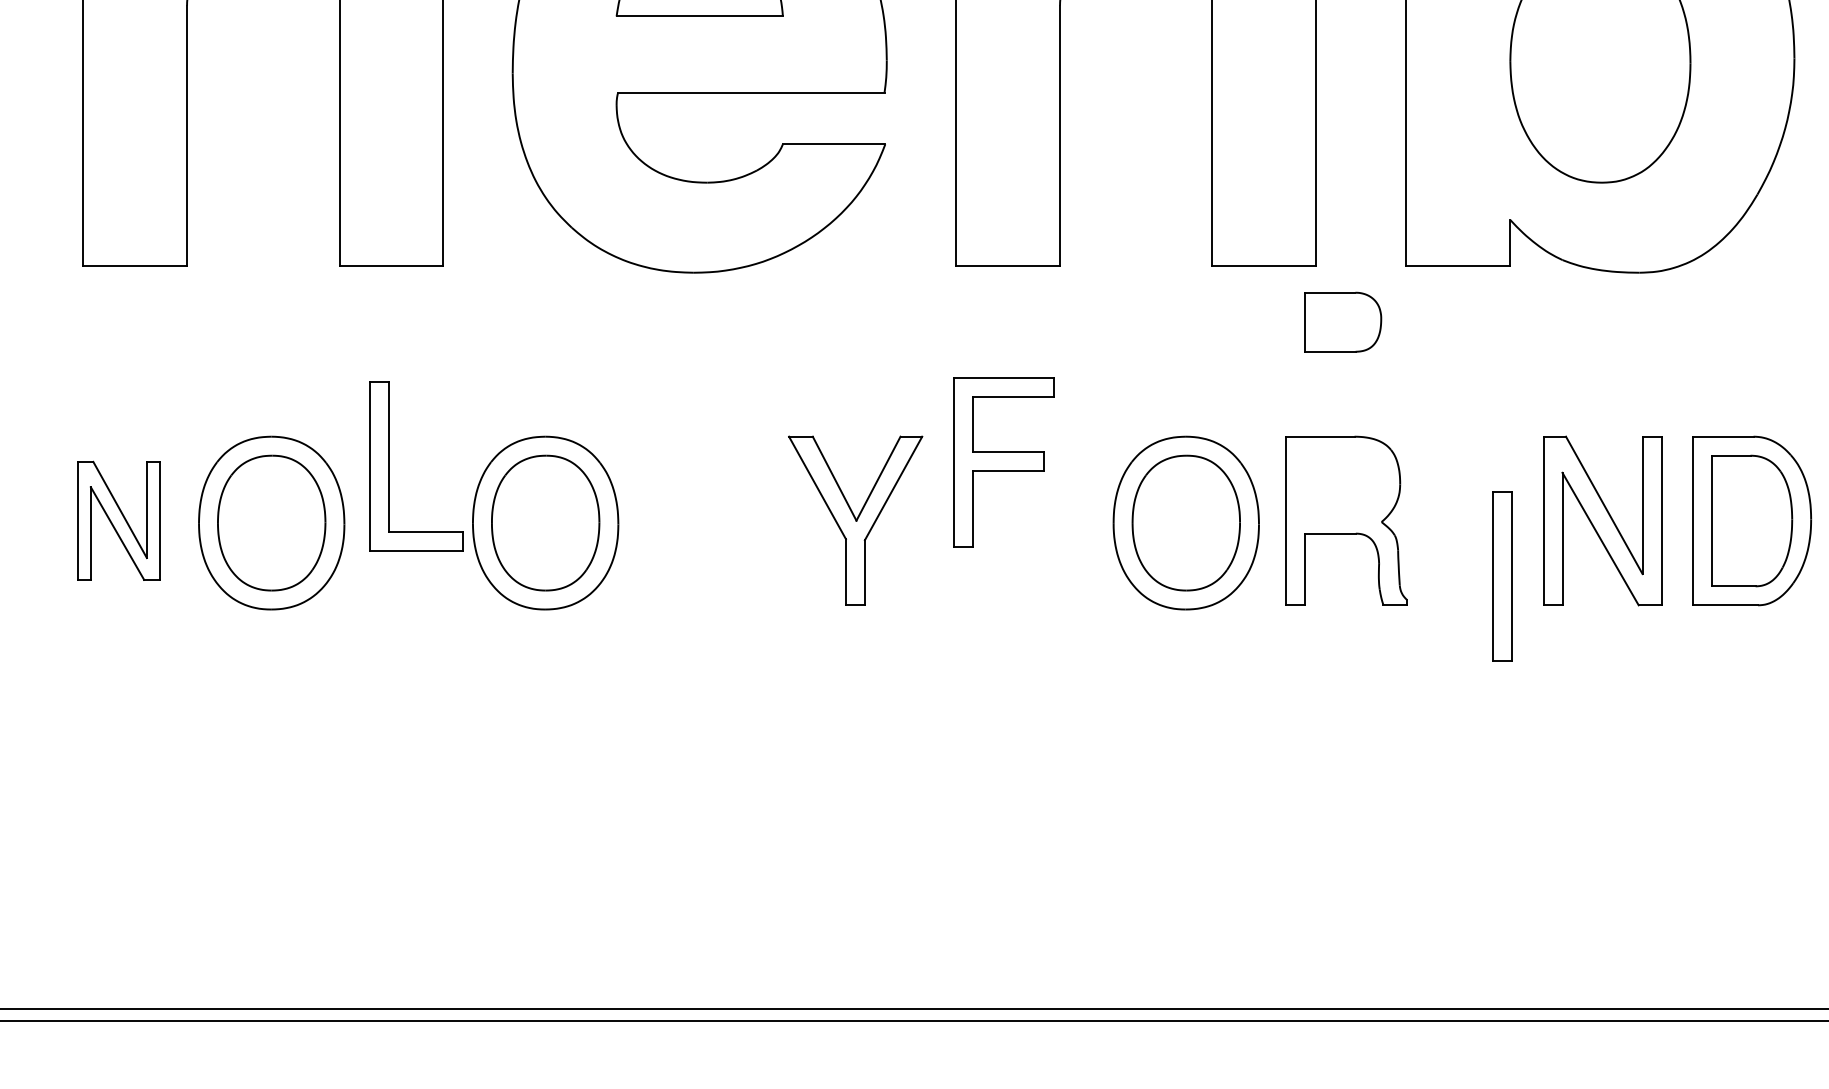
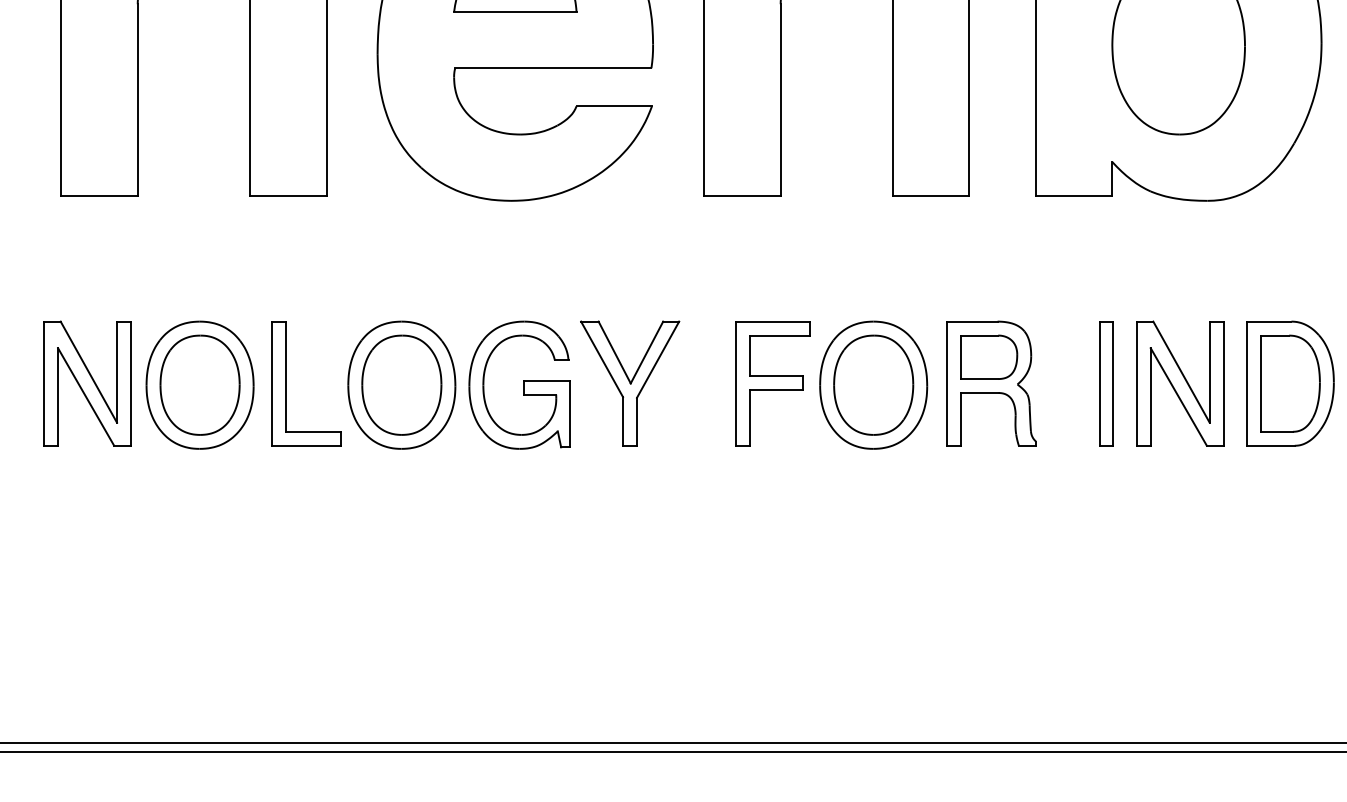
part: (1343, 321) -> (989, 356), moved
part: (1002, 462) -> (772, 383), moved
part: (389, 466) -> (286, 383), moved
part: (118, 520) -> (87, 383), size x1.43
part: (705, 522) -> (519, 384), added
part: (1502, 576) -> (1106, 383), moved

